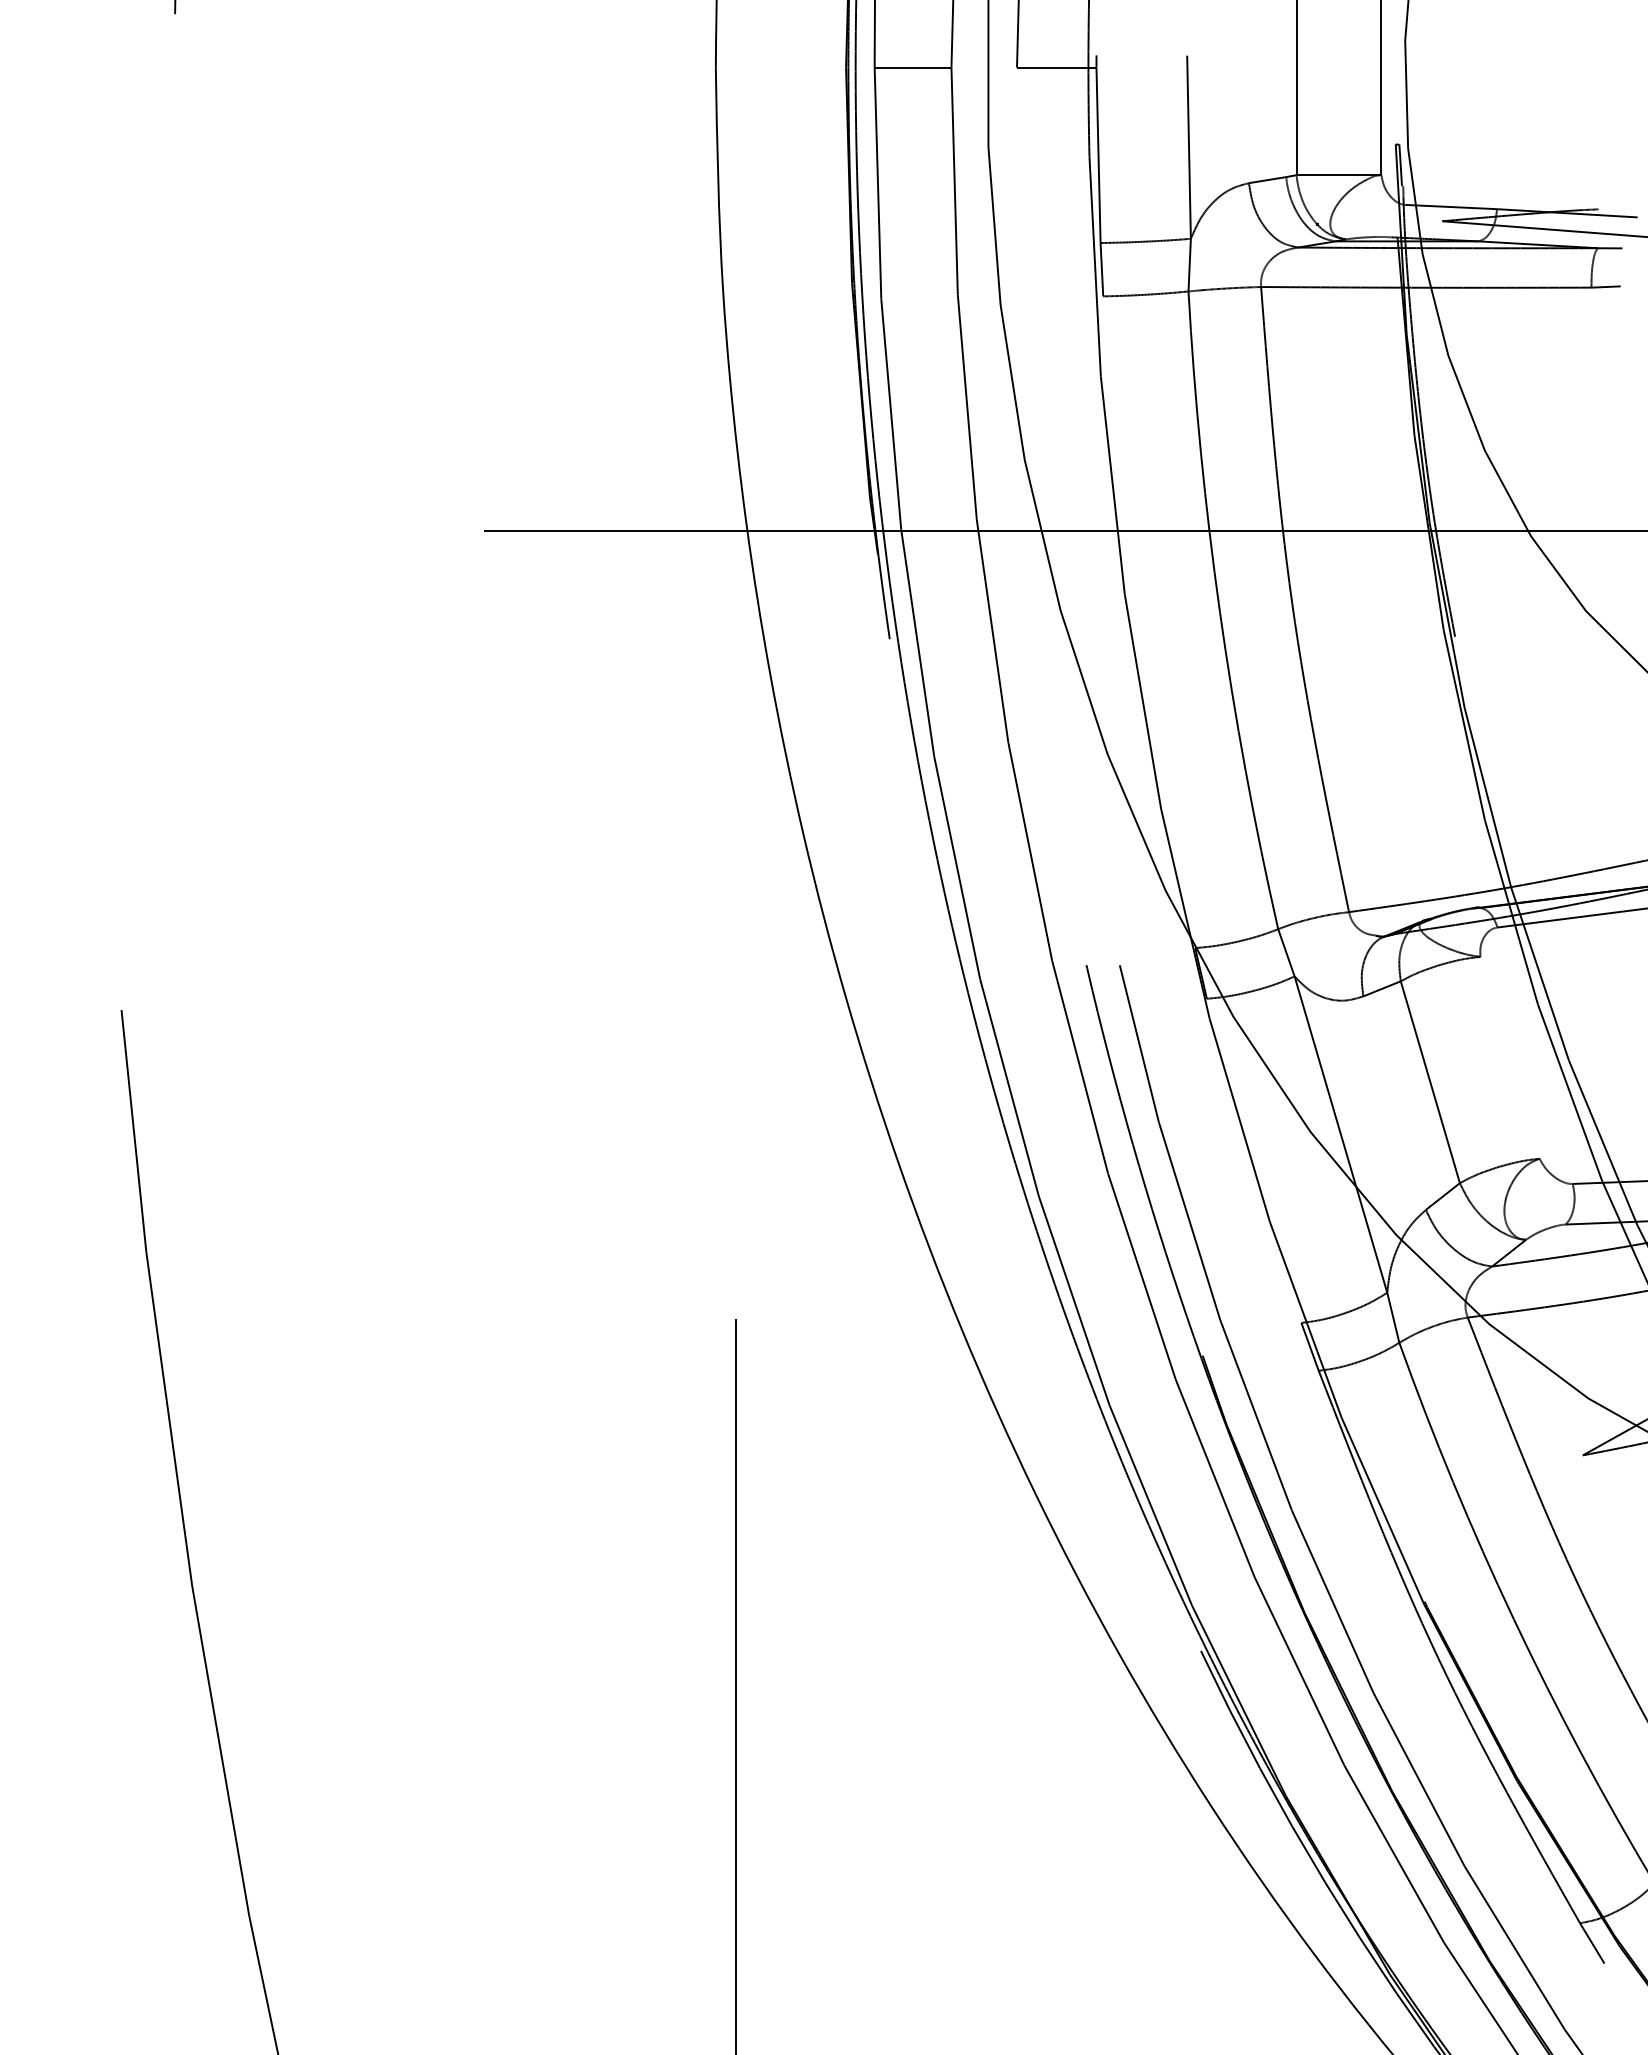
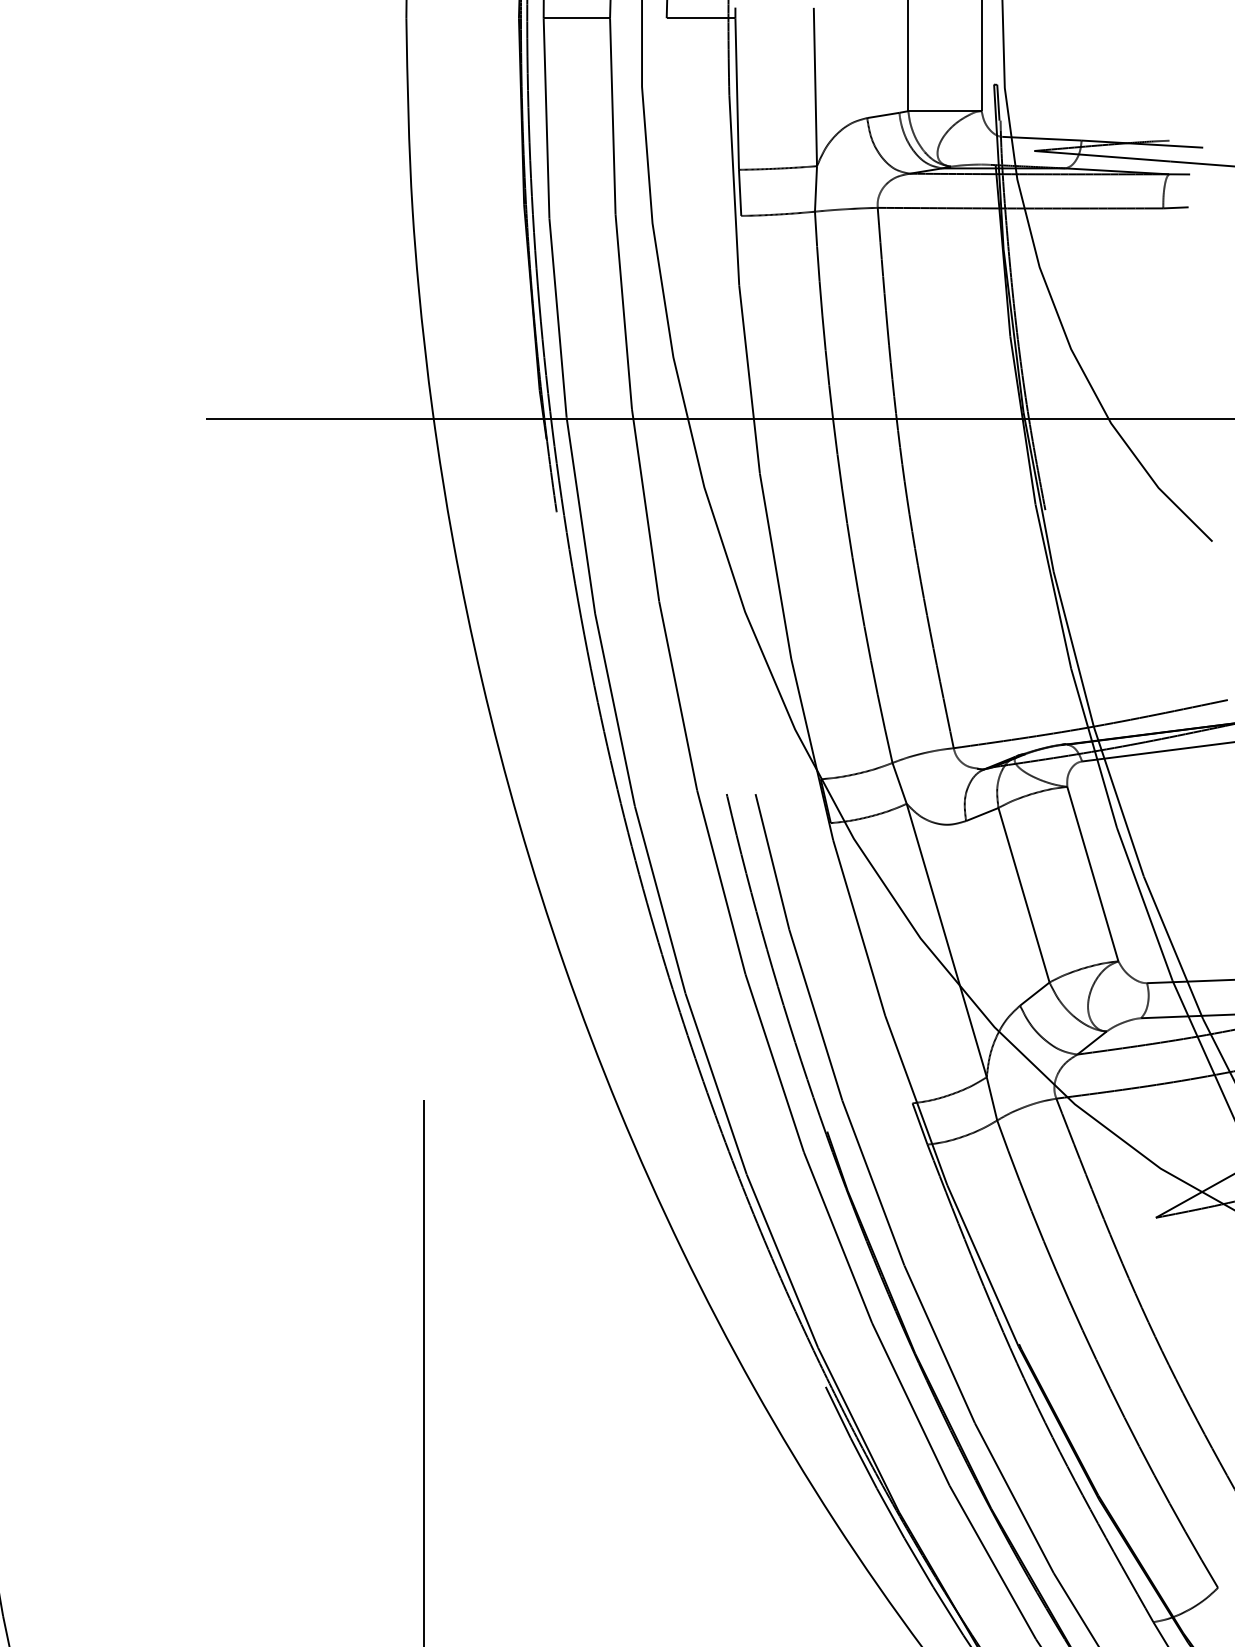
line: (1509, 1057) -> (1092, 873), added

